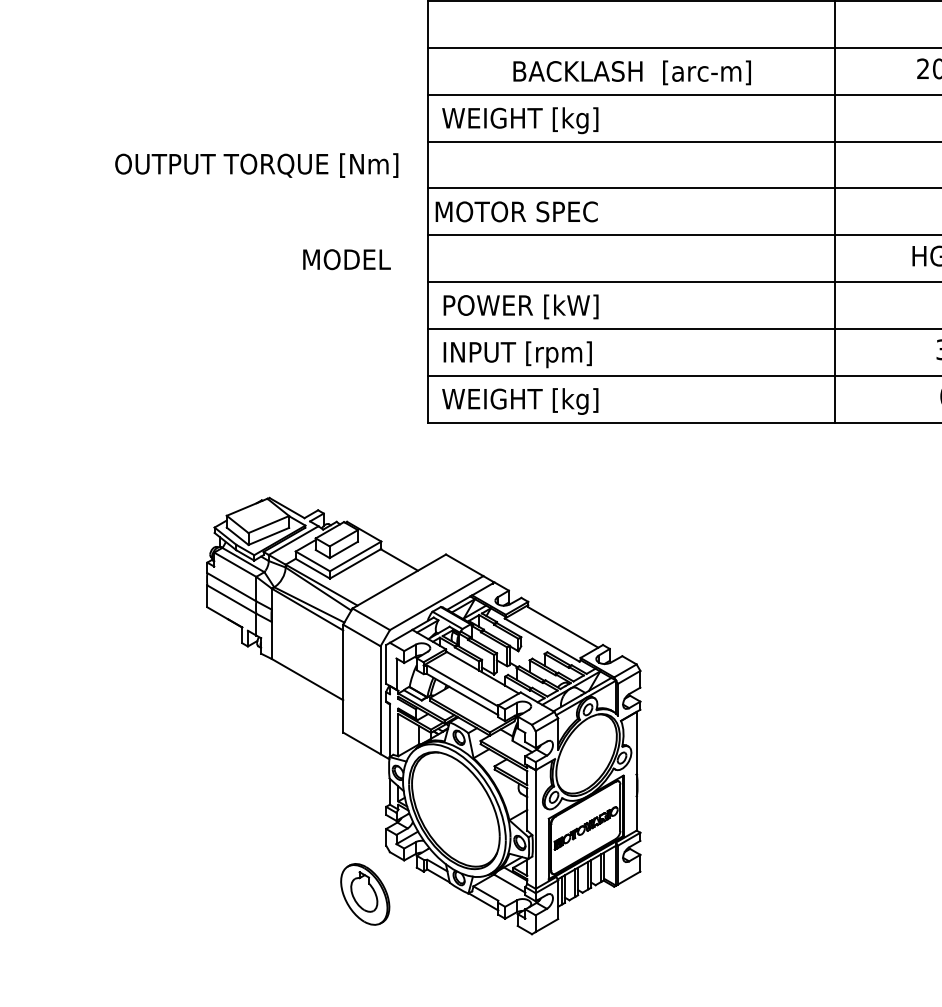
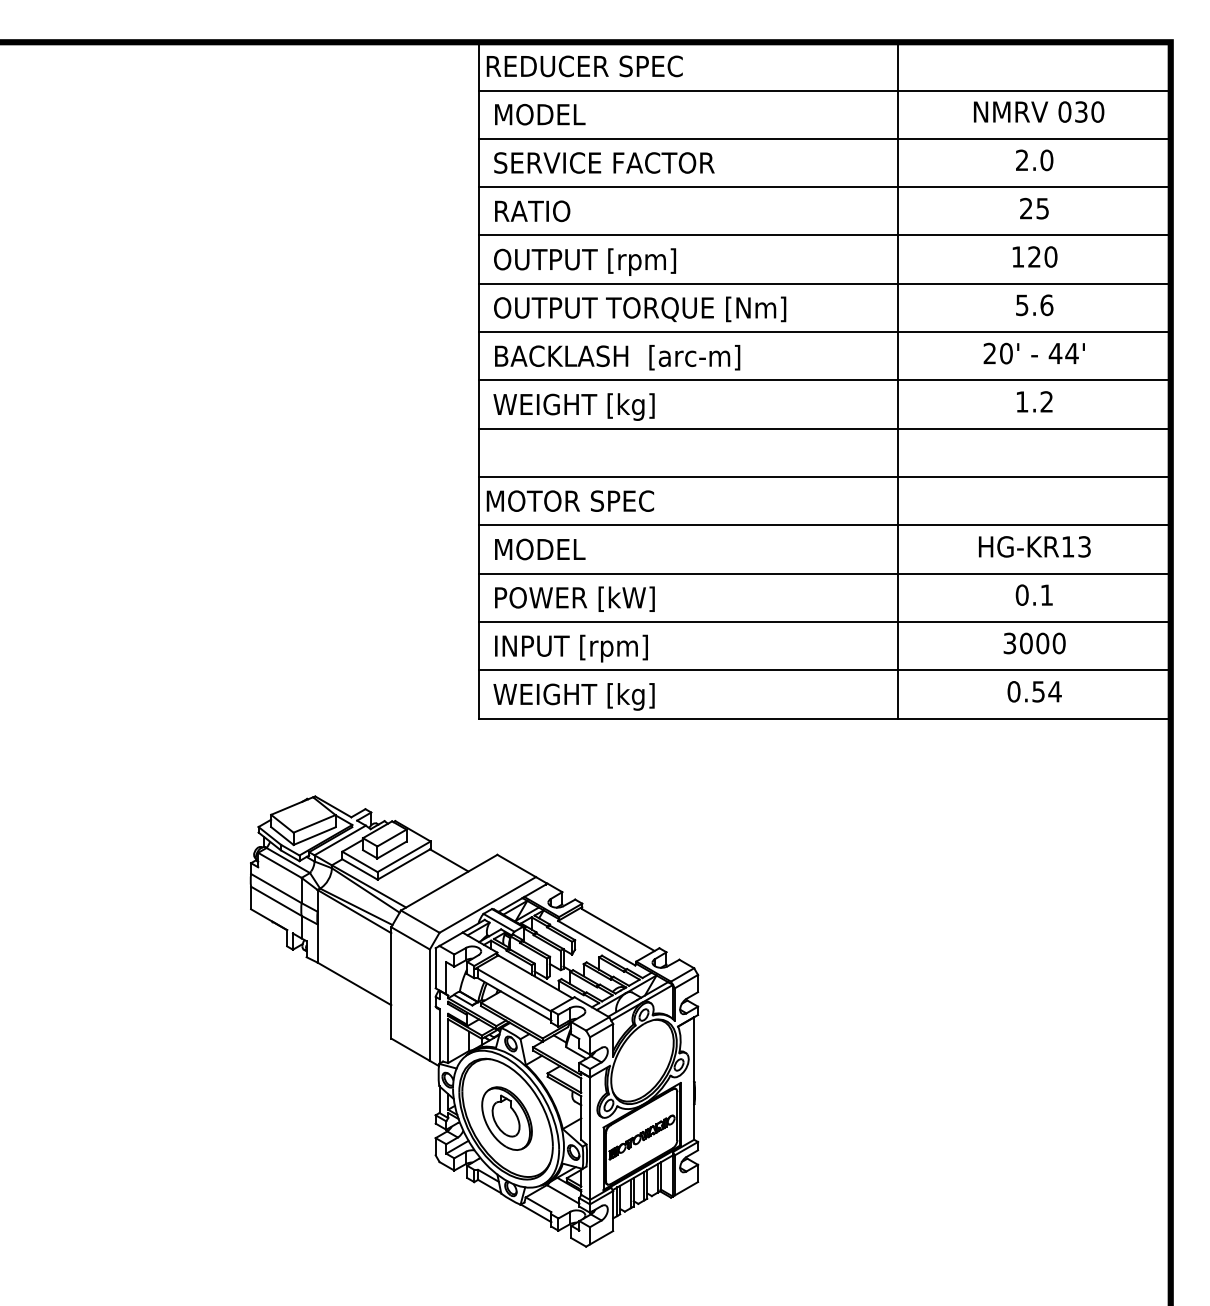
text: (632, 72) -> (617, 357), moved
text: (257, 165) -> (640, 309), moved
text: (347, 259) -> (540, 549), moved
part: (364, 894) -> (506, 1118), moved

